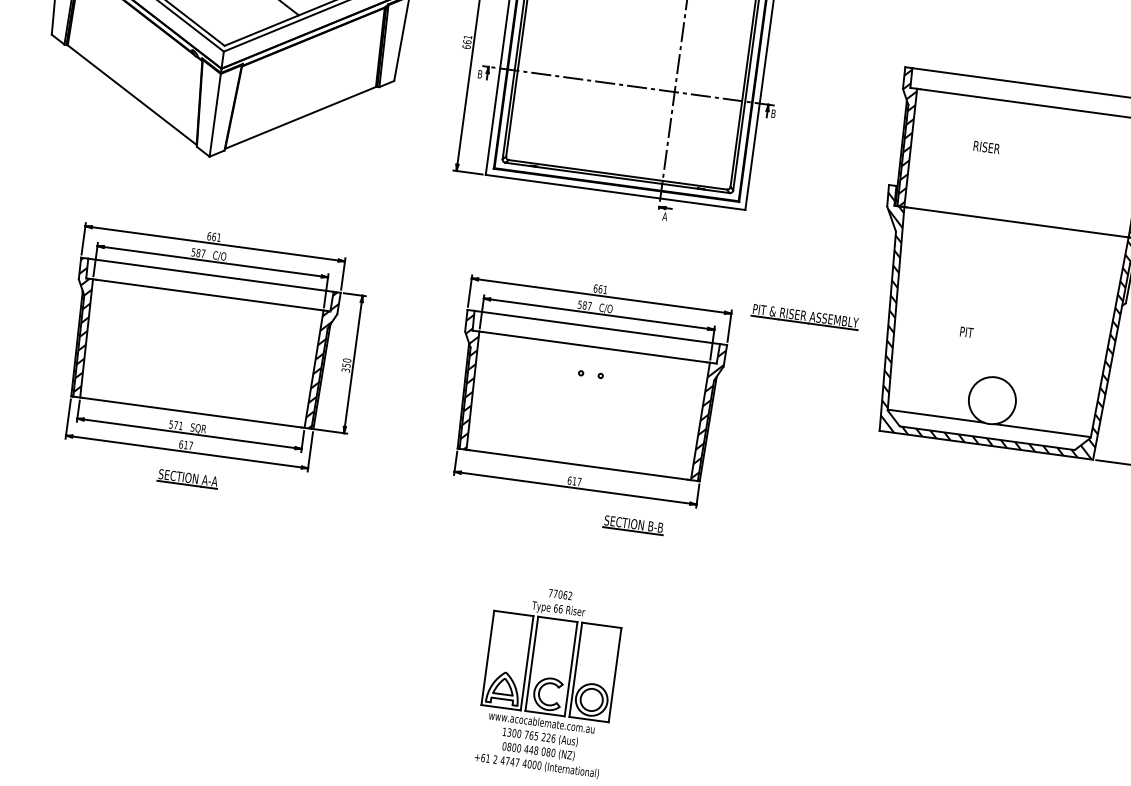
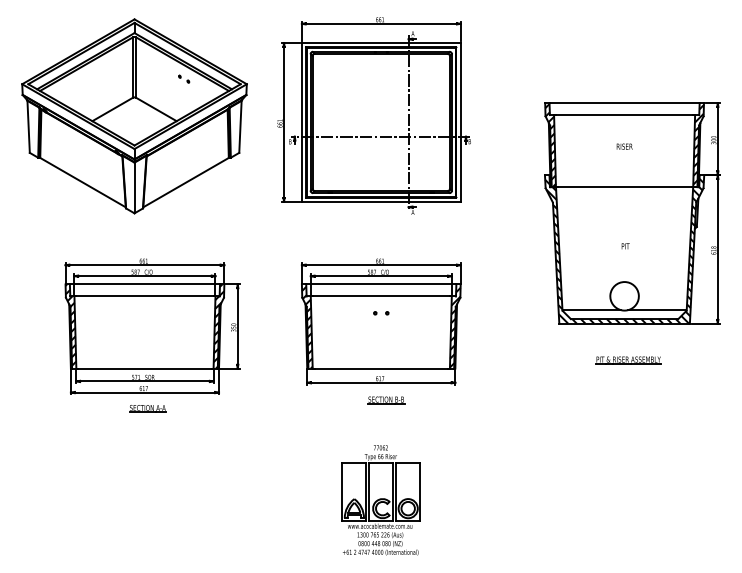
text: (986, 147) -> (624, 146), moved
part: (805, 317) -> (628, 360), moved
text: (966, 332) -> (625, 246), moved
part: (634, 525) -> (386, 400), moved

